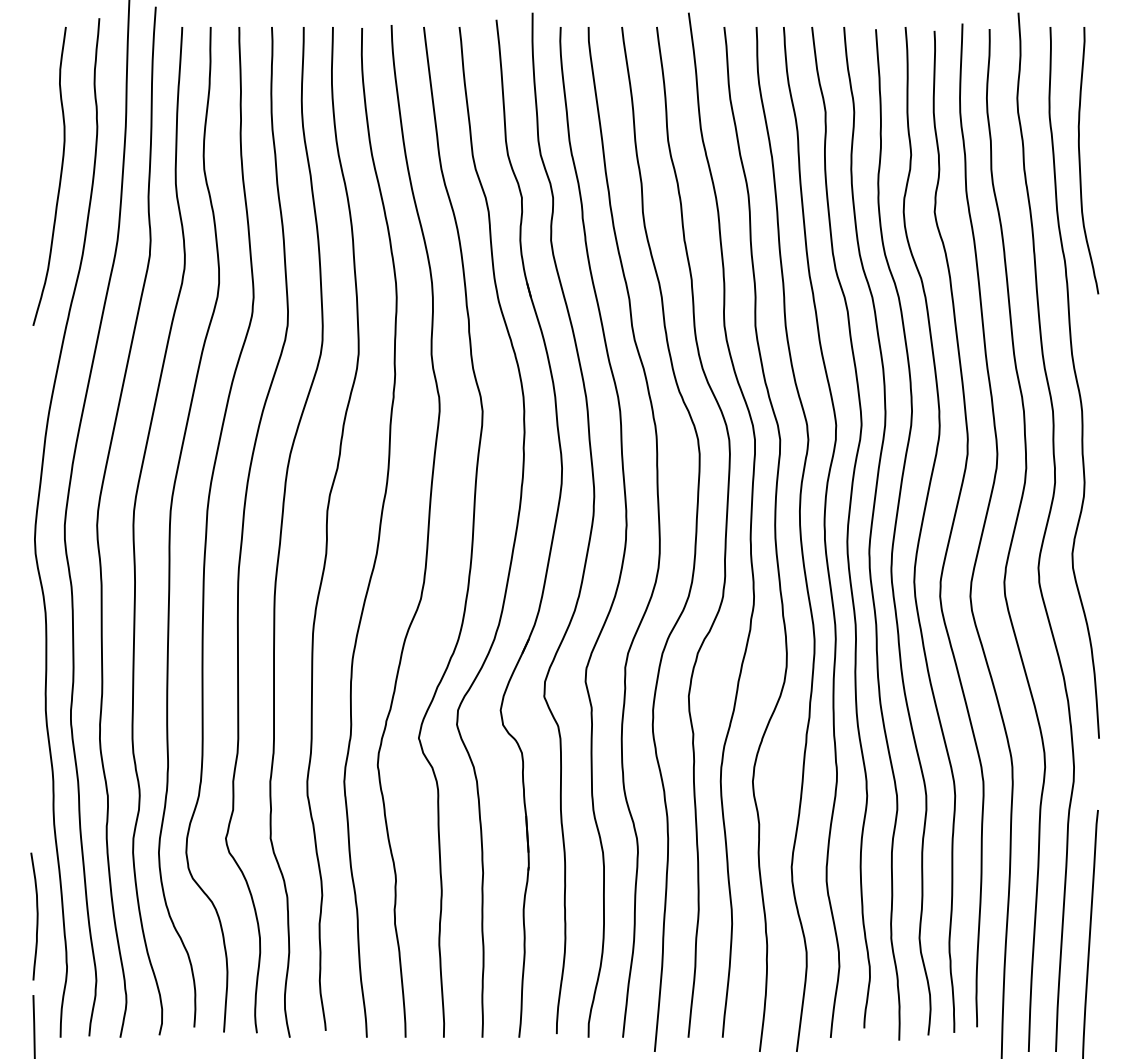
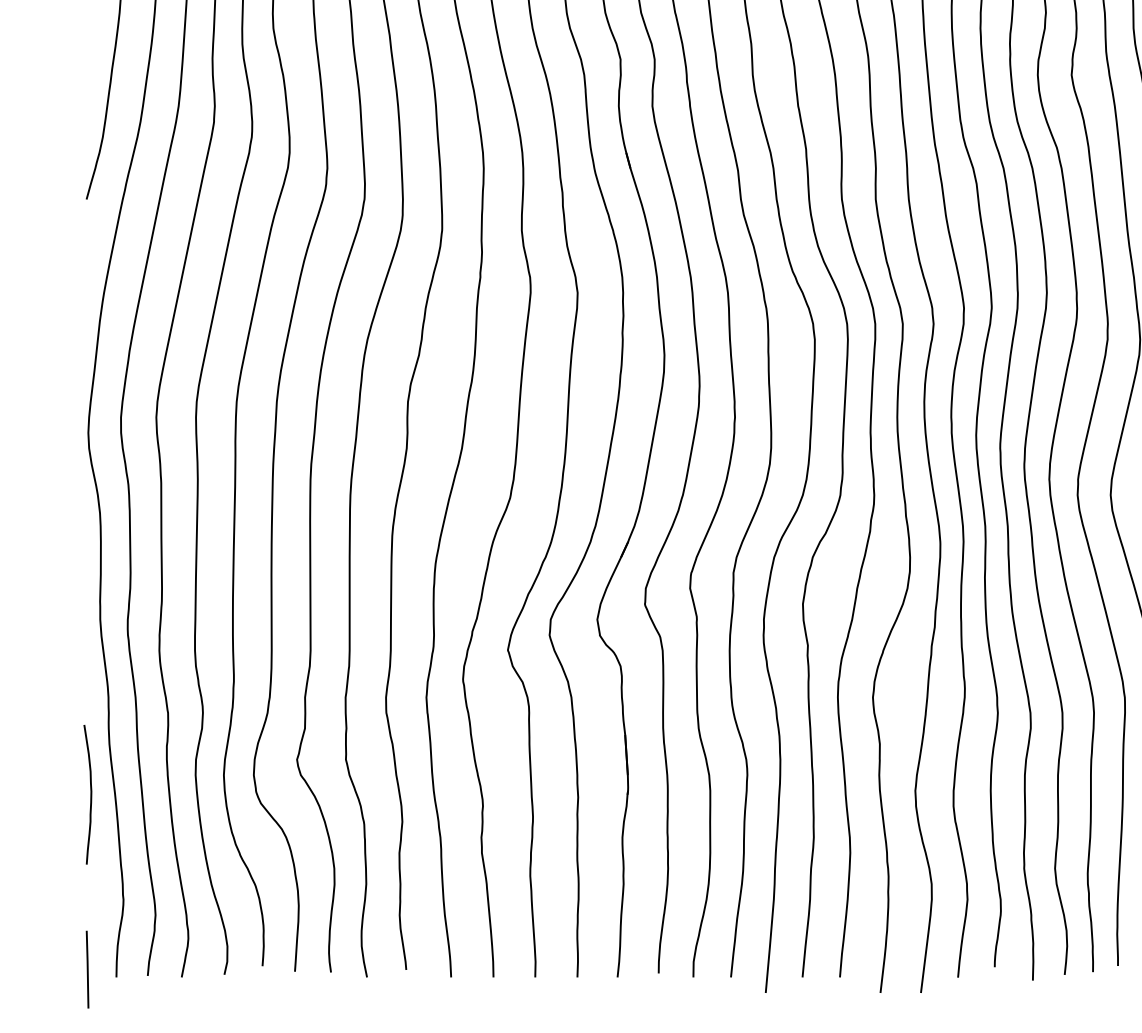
curve: (36, 916) -> (90, 794), moved

